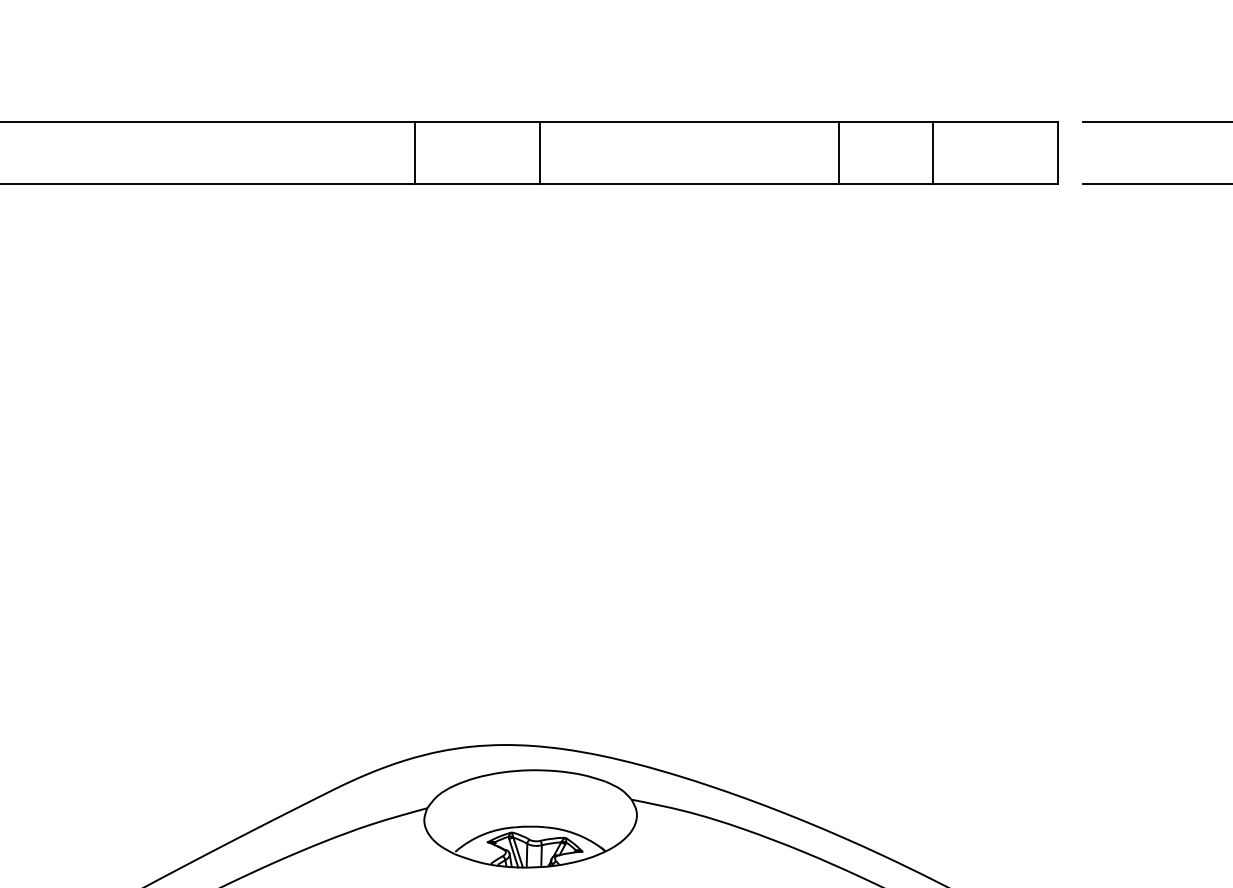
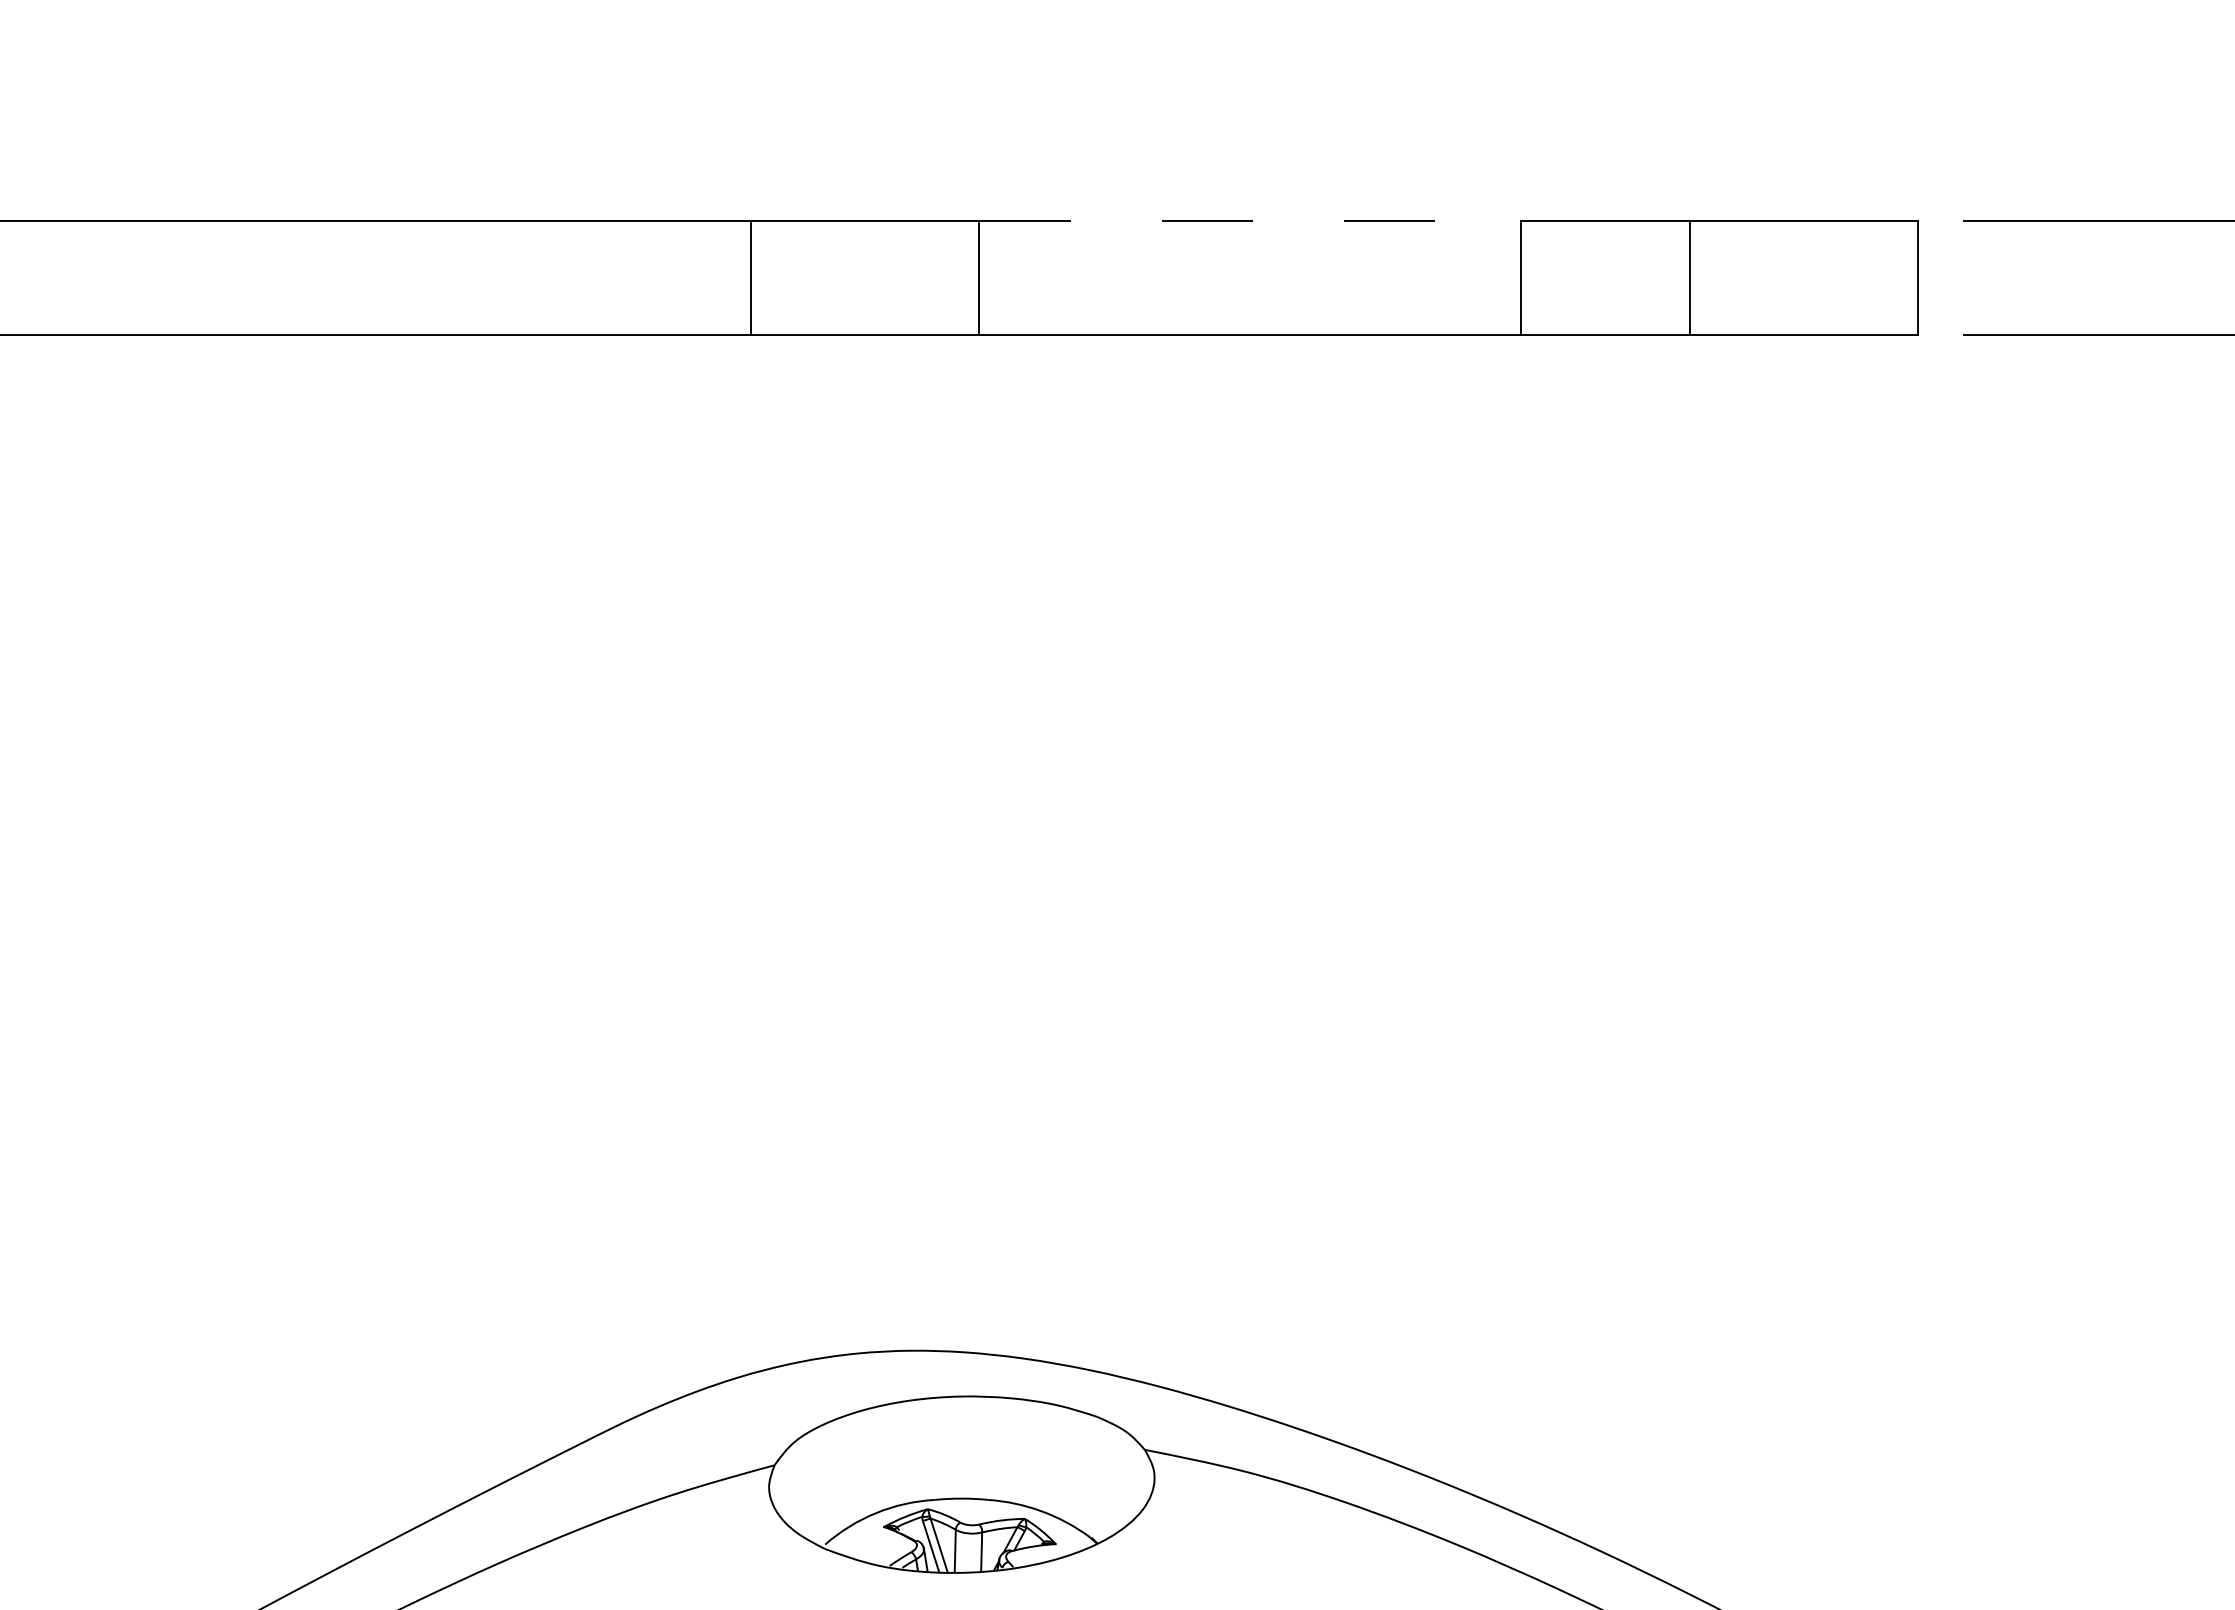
line: (690, 121) -> (1251, 220), solid -> dashed

